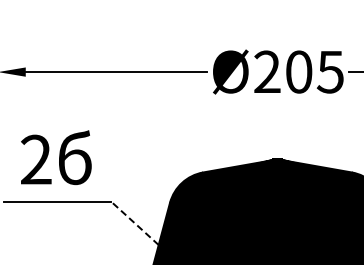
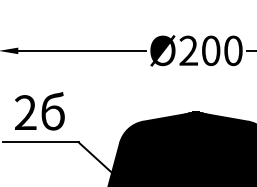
text: (329, 71) -> (232, 50), Ø205 -> Ø200
line: (134, 223) -> (94, 157), dashed -> solid

